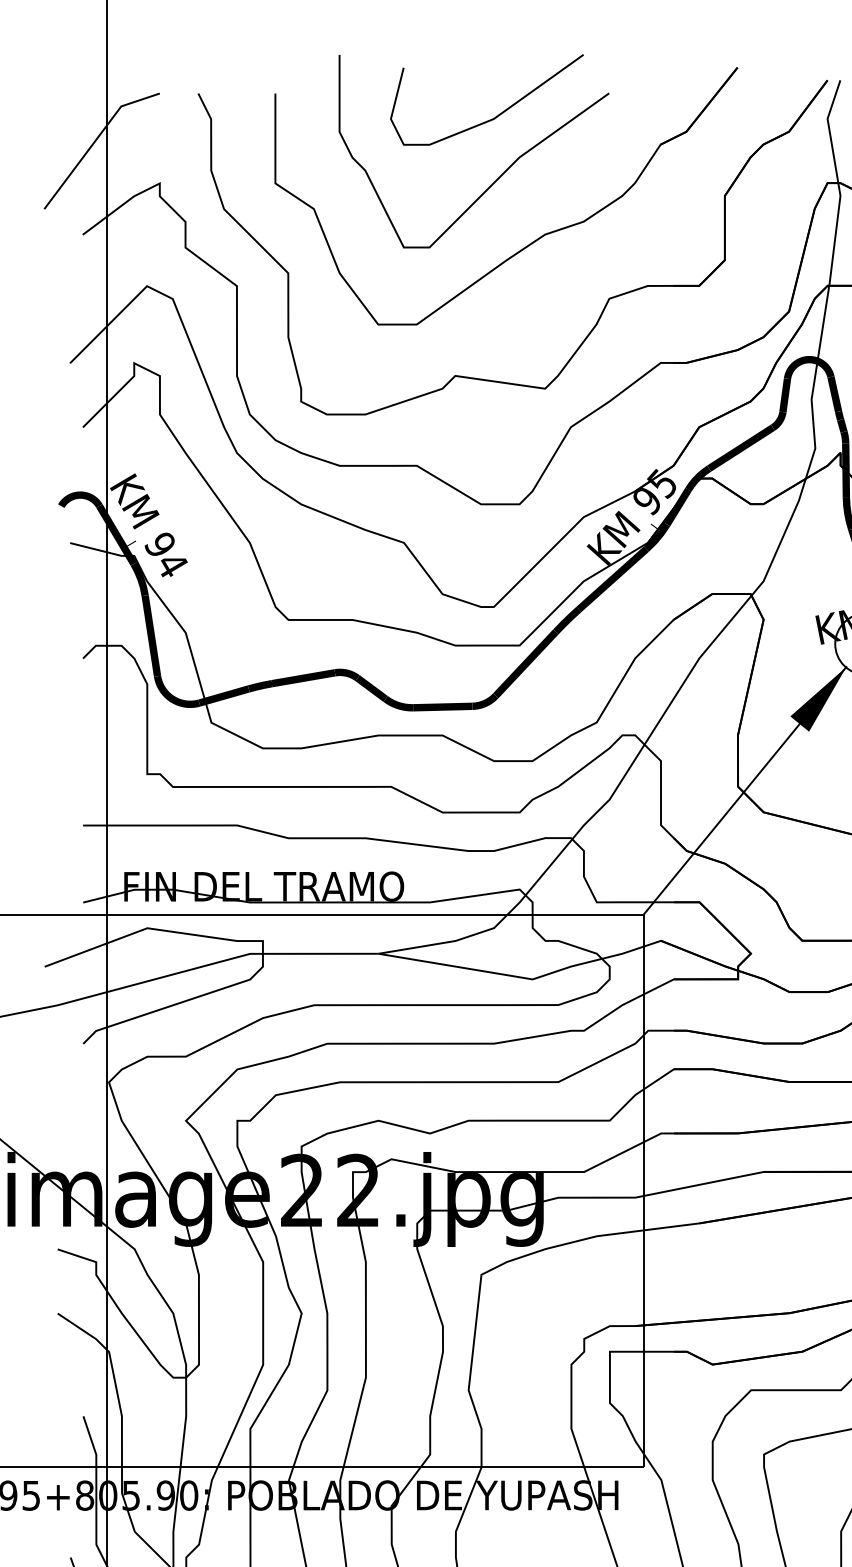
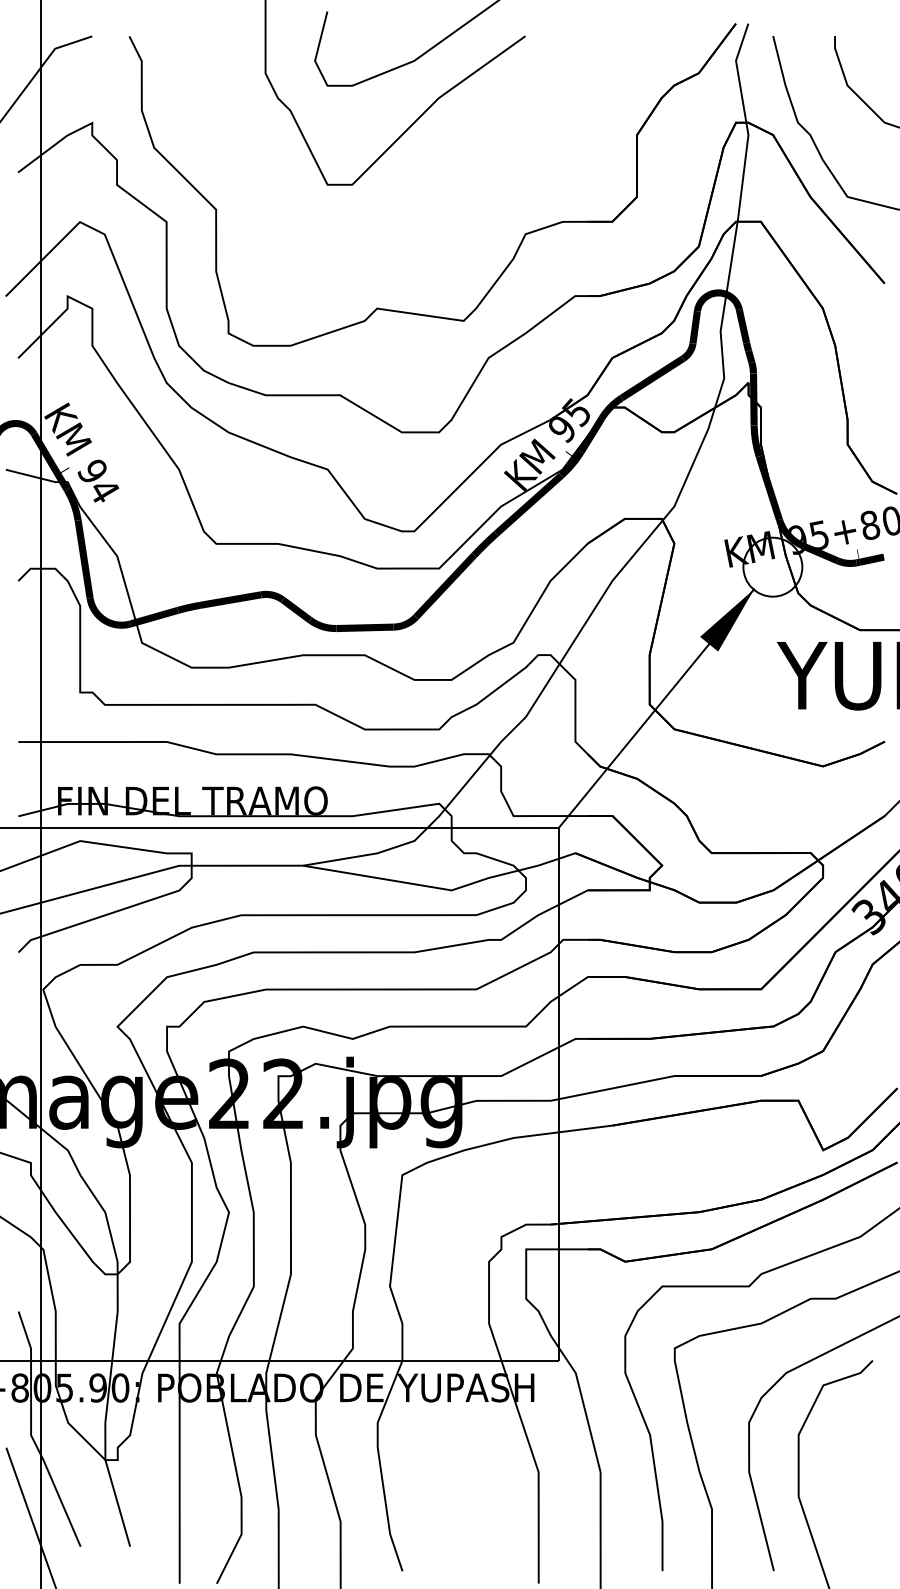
part: (533, 240) -> (452, 178), removed

